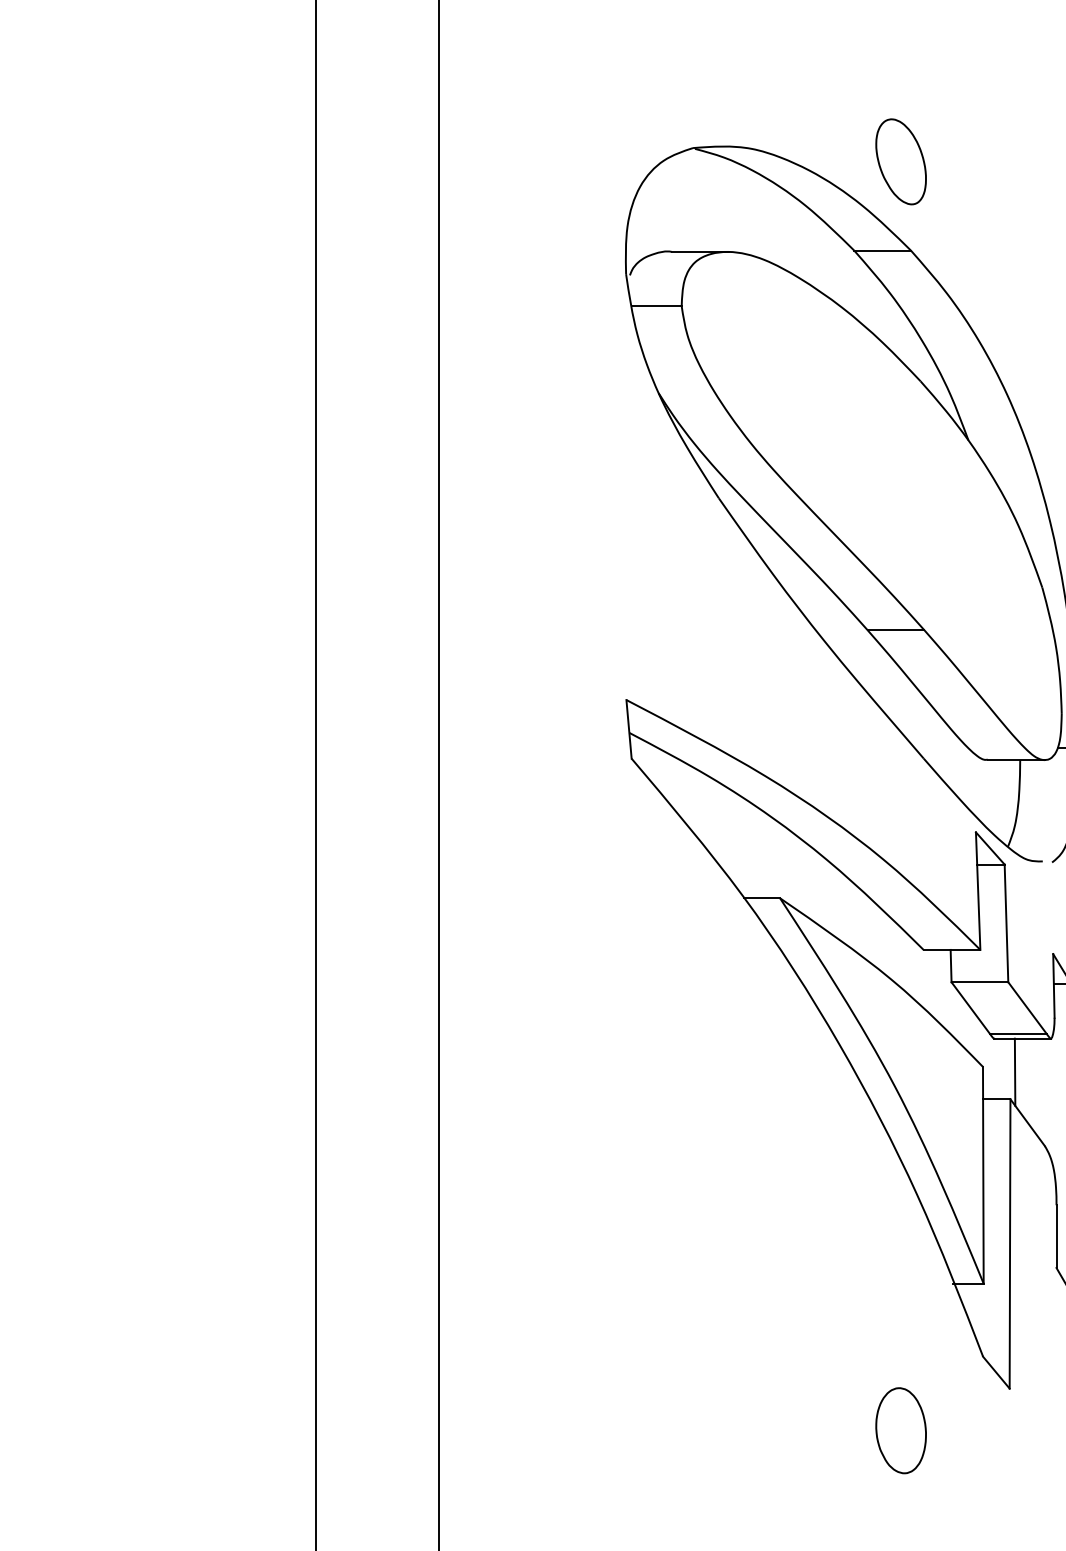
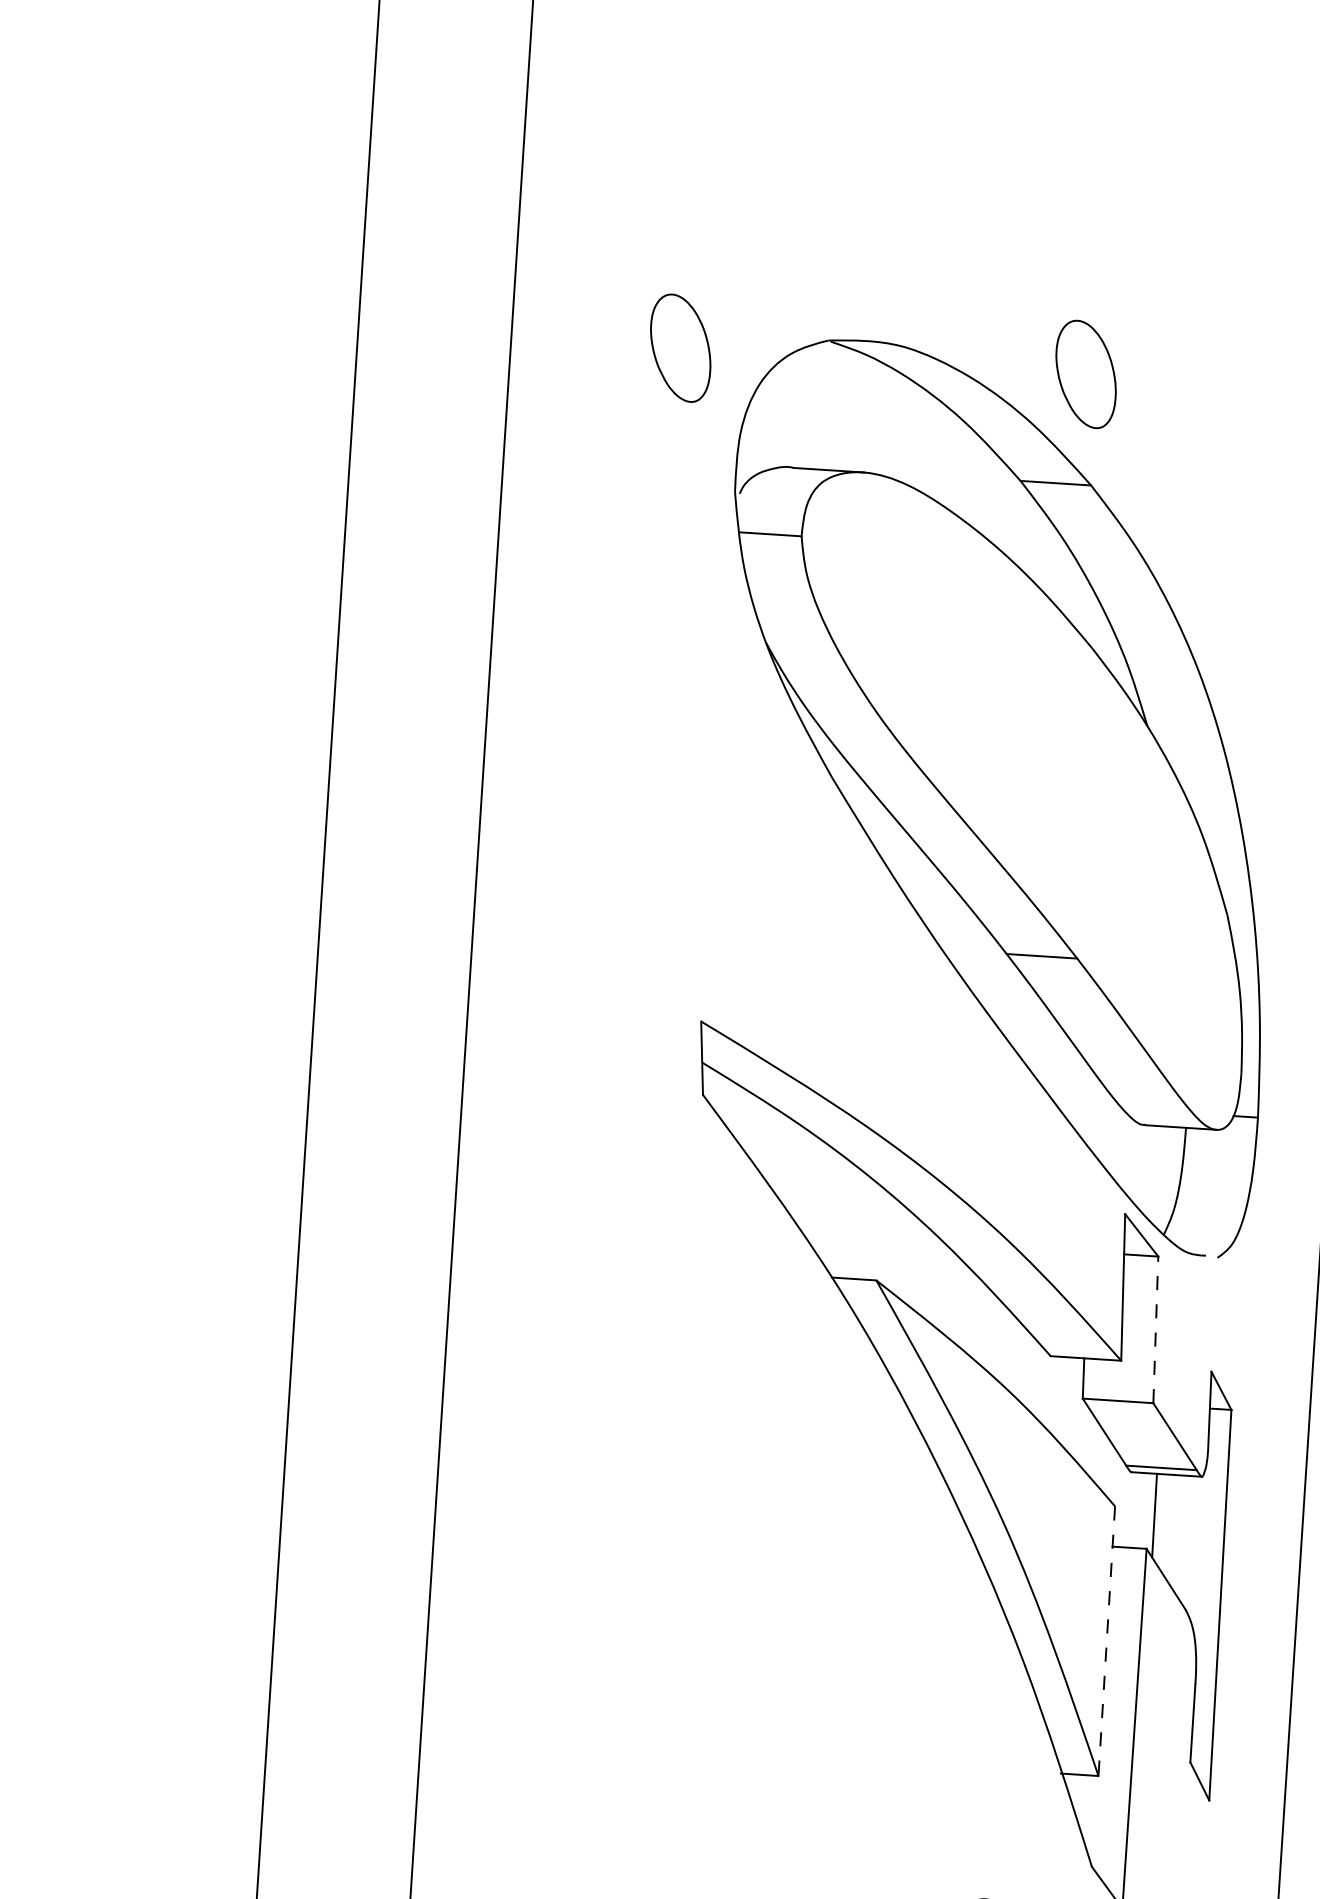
part: (574, 161) -> (679, 347), added
line: (1006, 923) -> (1155, 1329), solid -> dashed
line: (983, 1175) -> (1106, 1641), solid -> dashed

